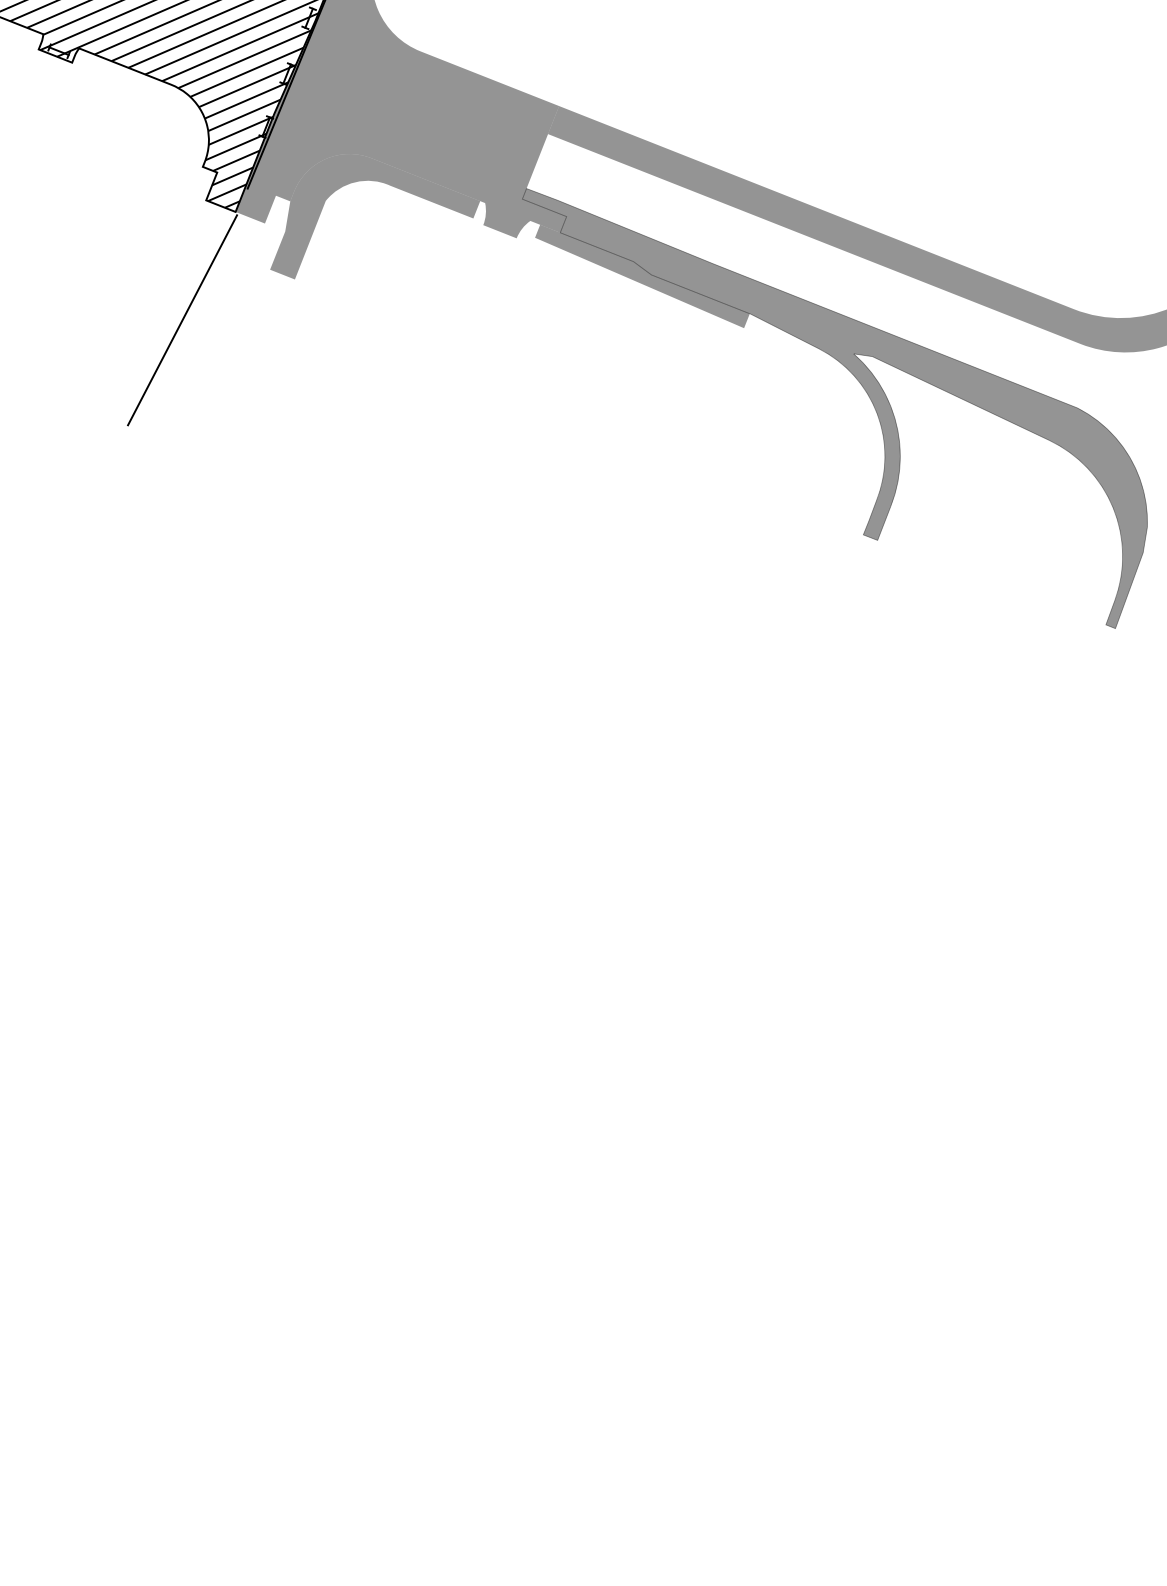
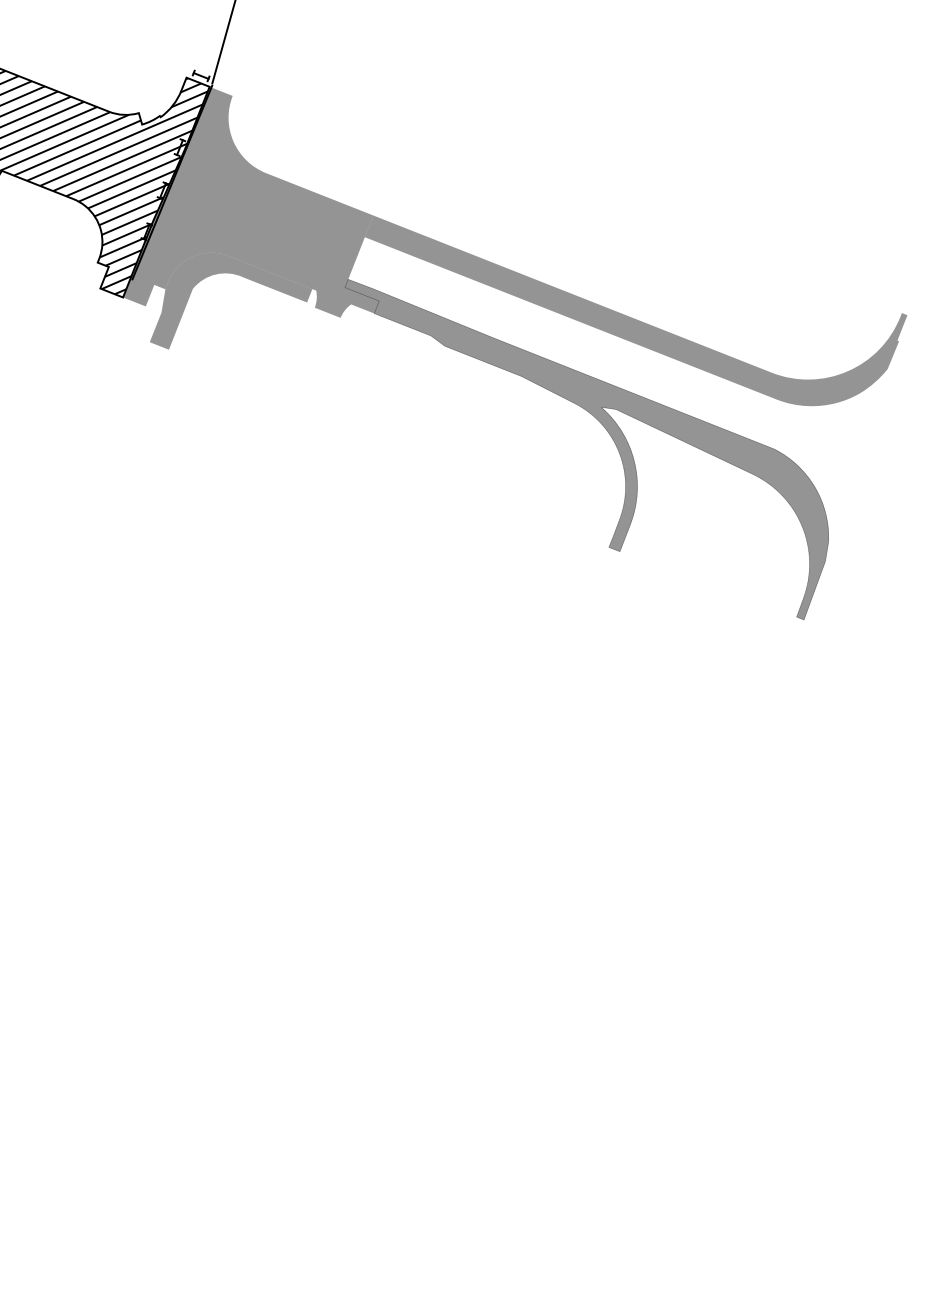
fill: (641, 276) -> (437, 347), removed
line: (181, 320) -> (81, 381), removed

